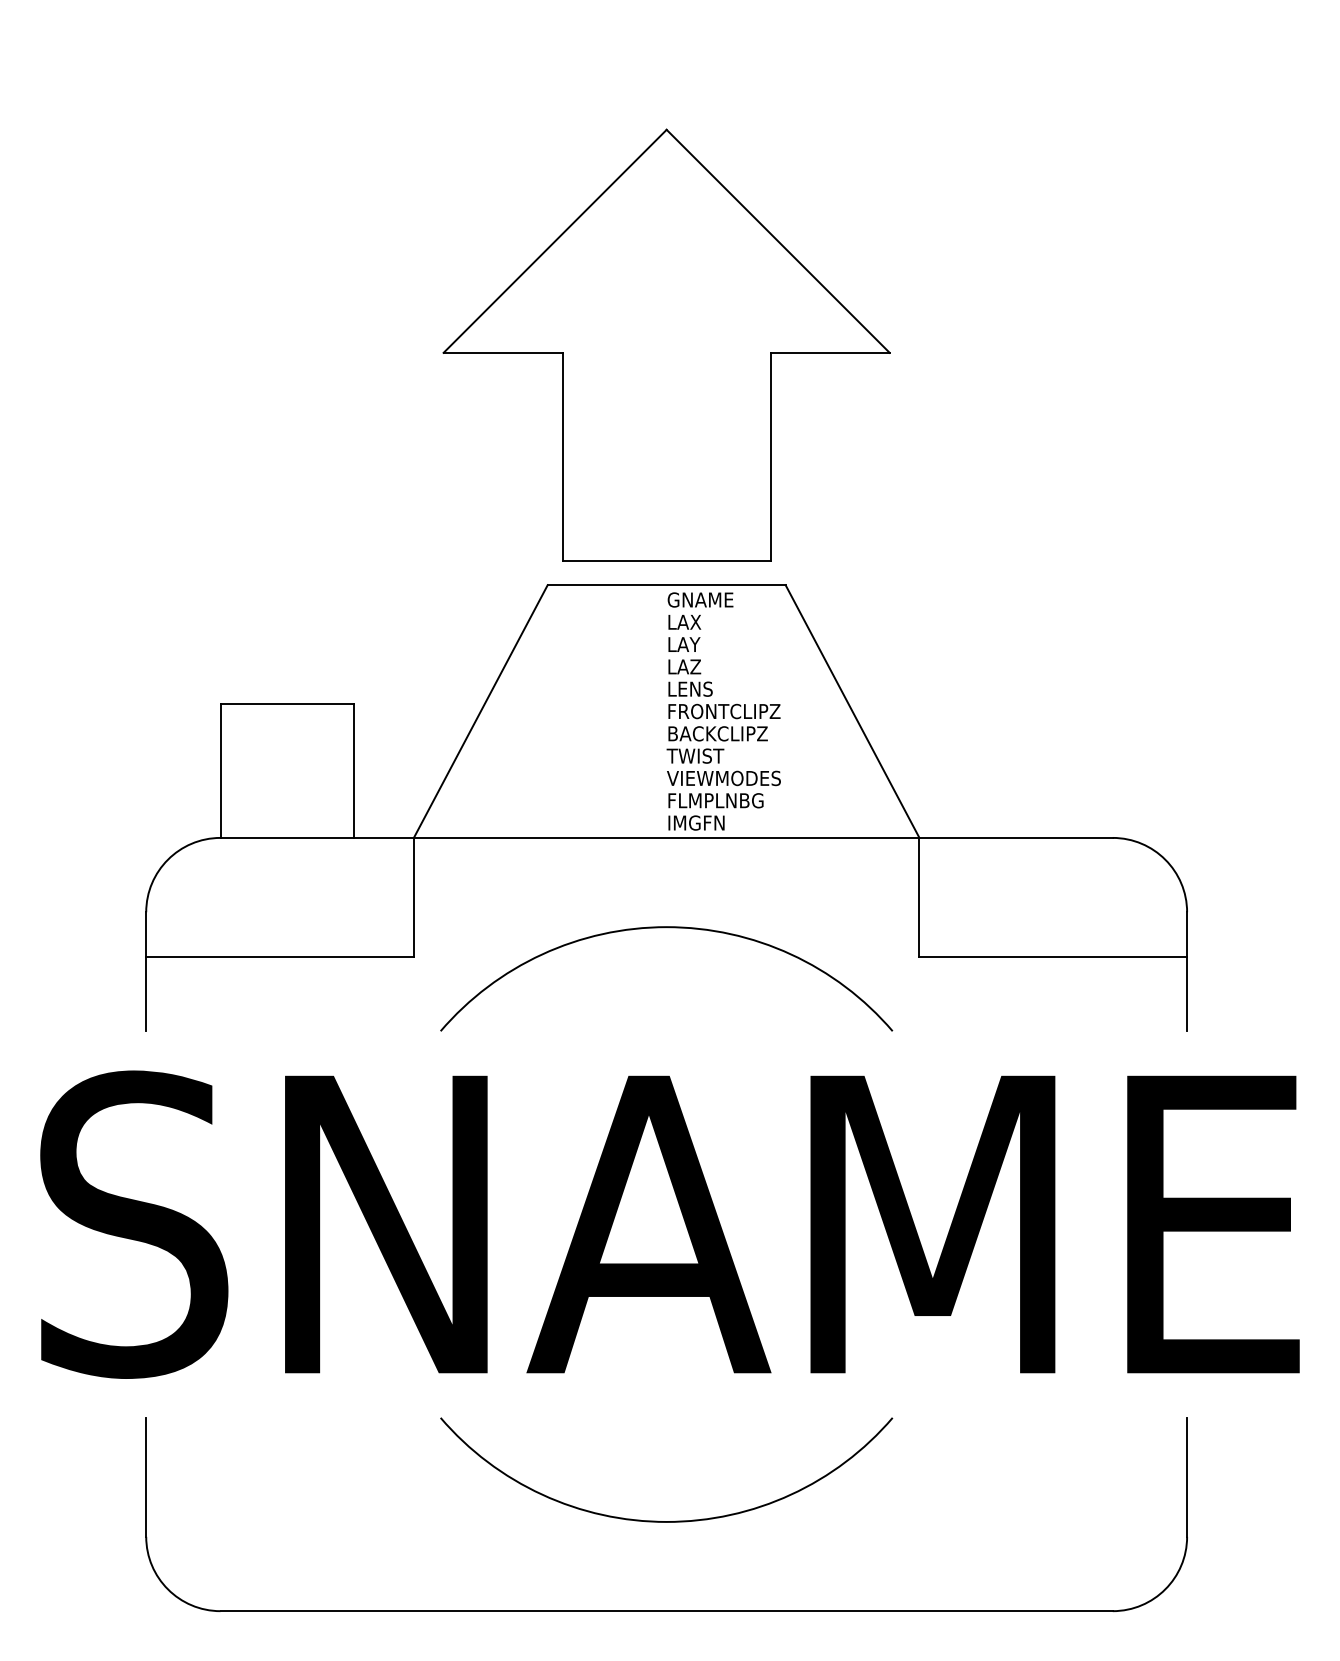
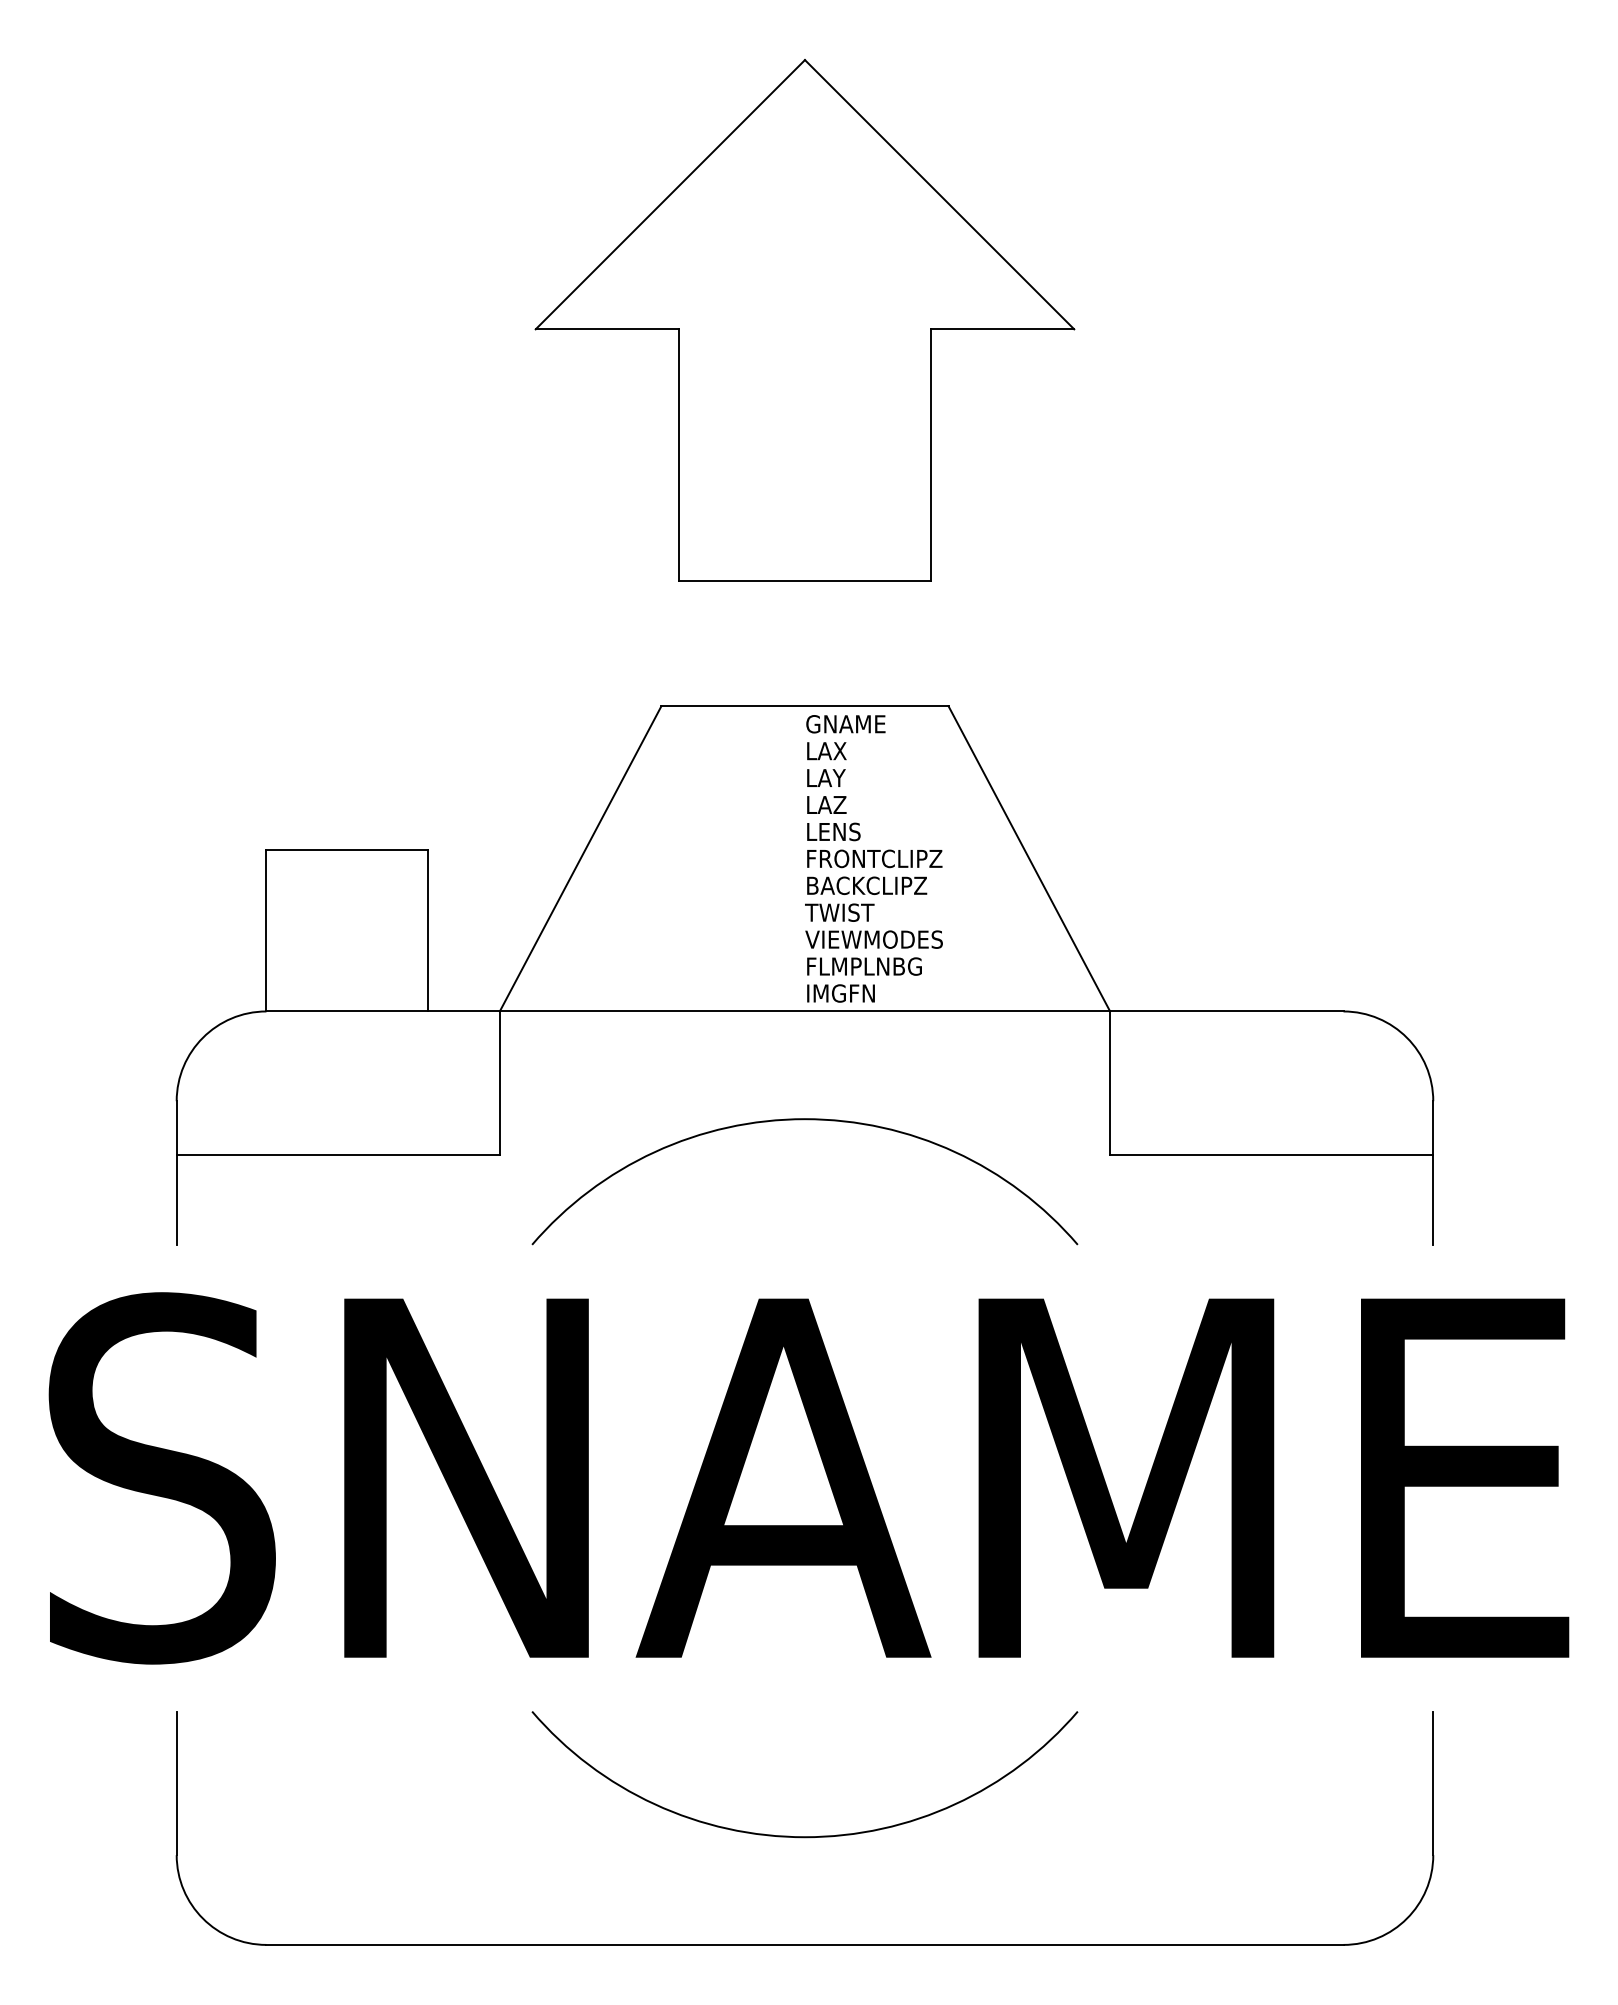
part: (666, 344) -> (804, 319), moved

